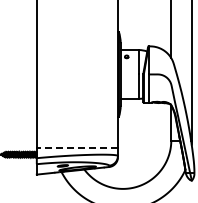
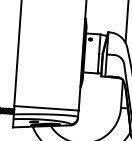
line: (77, 147) -> (46, 108), dashed -> solid

